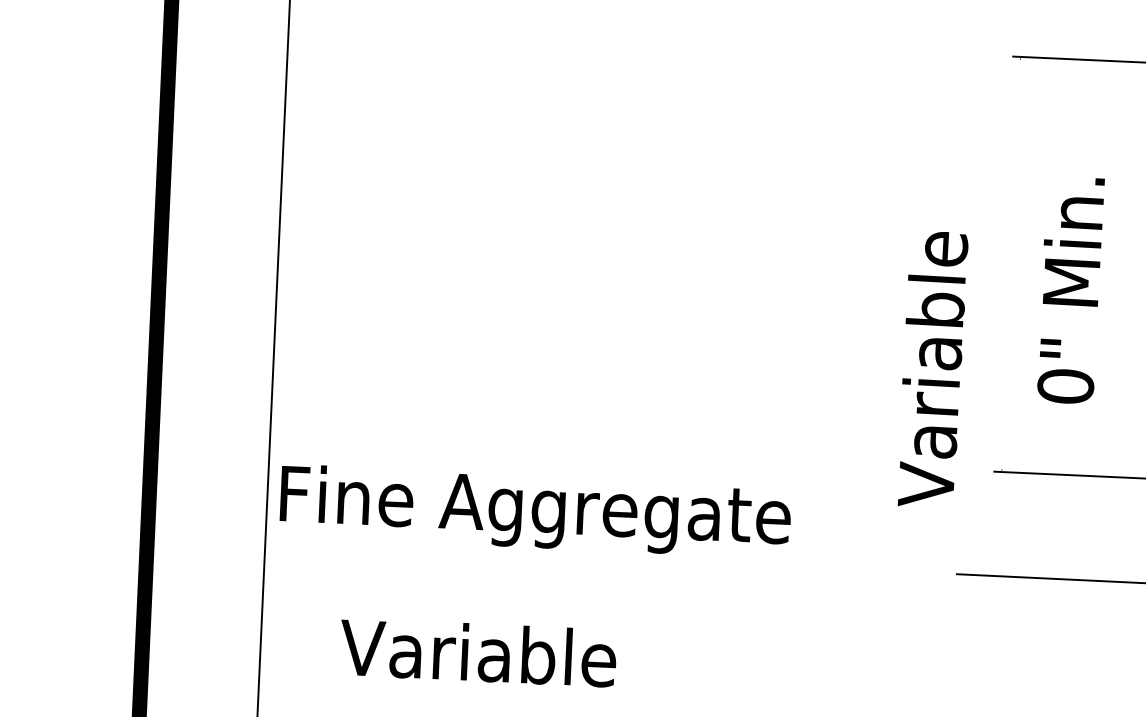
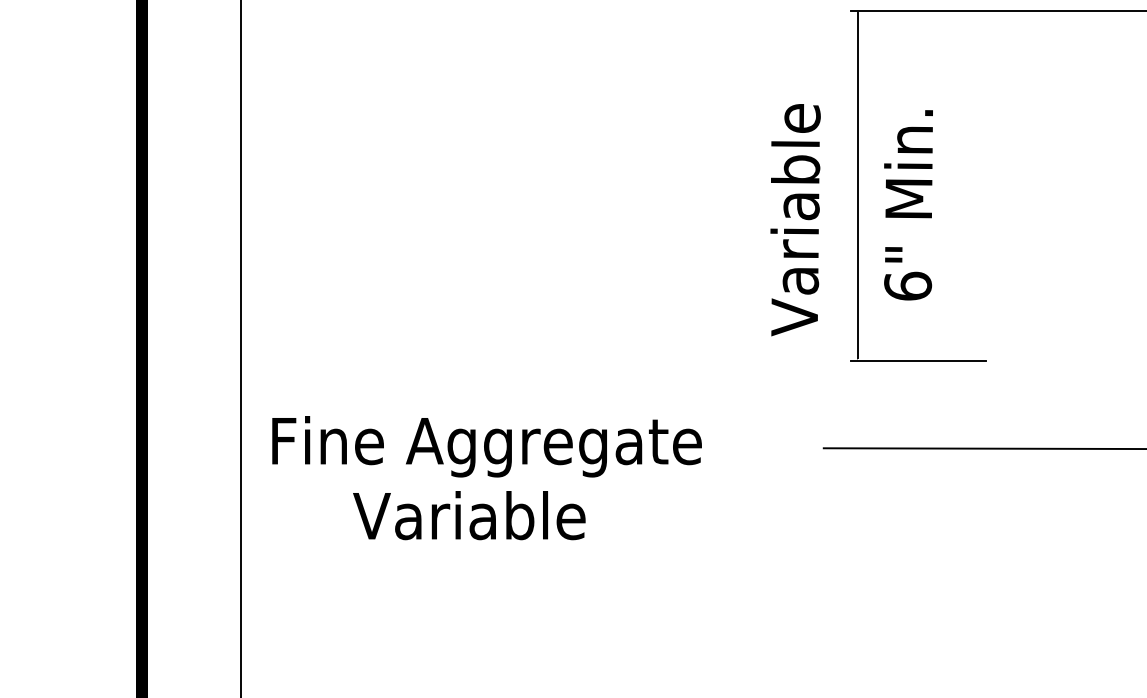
line: (1011, 264) -> (857, 185), added
text: (932, 369) -> (795, 220), moved
text: (1065, 385) -> (907, 285), 0" -> 6"
text: (534, 511) -> (486, 446), moved
text: (478, 652) -> (469, 515), moved

